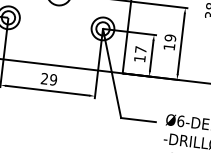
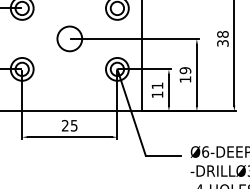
text: (140, 49) -> (157, 85), 17 -> 11
text: (52, 79) -> (73, 125), 29 -> 25

